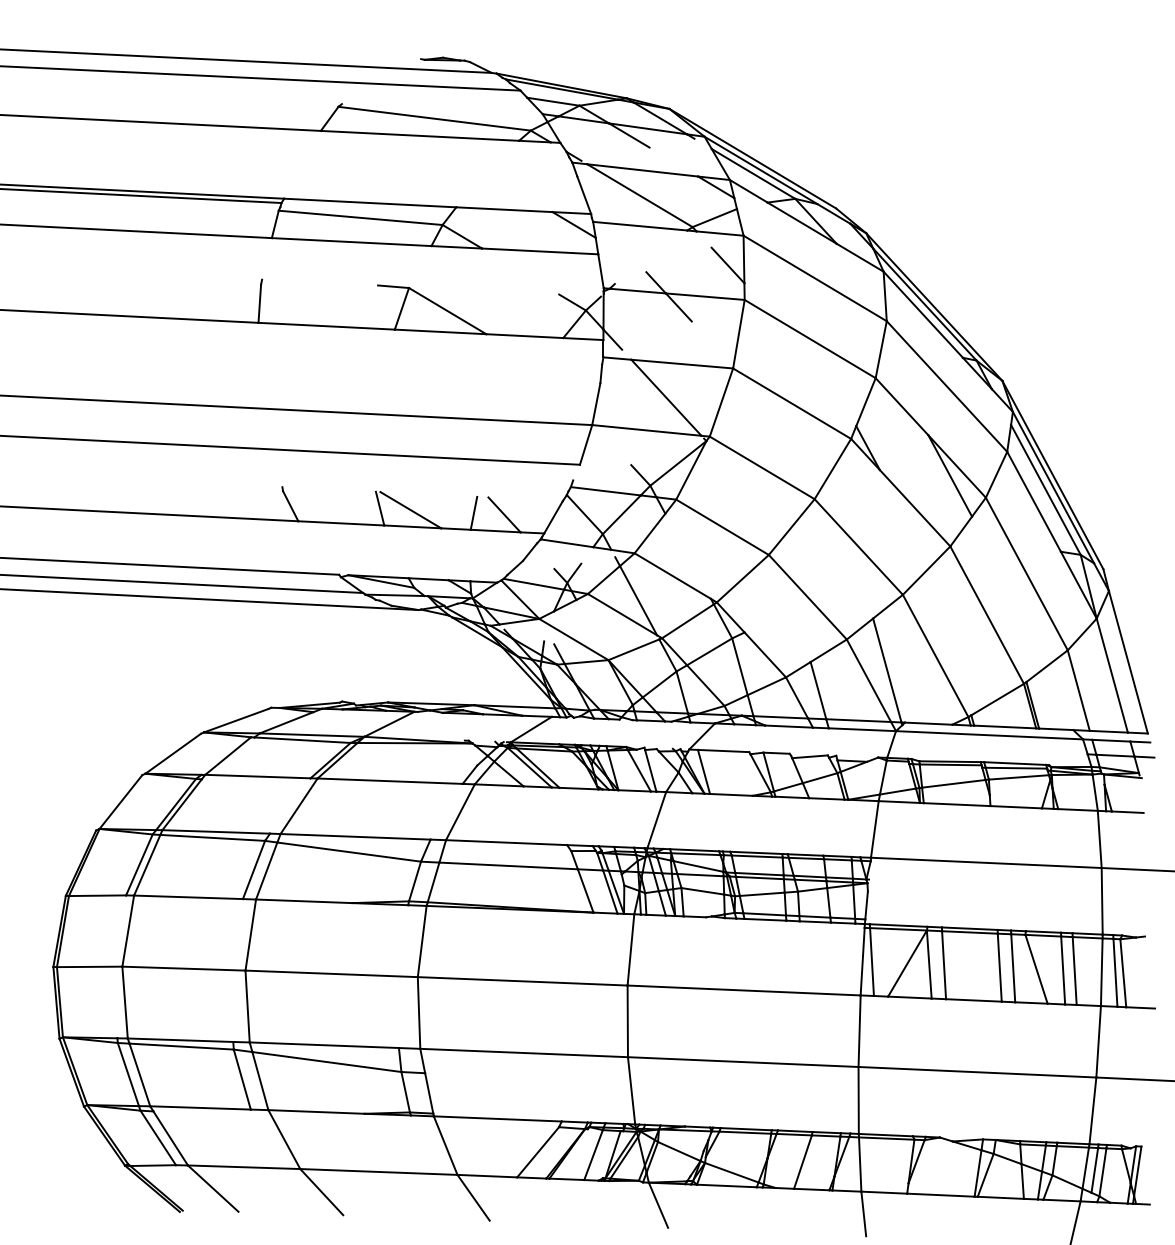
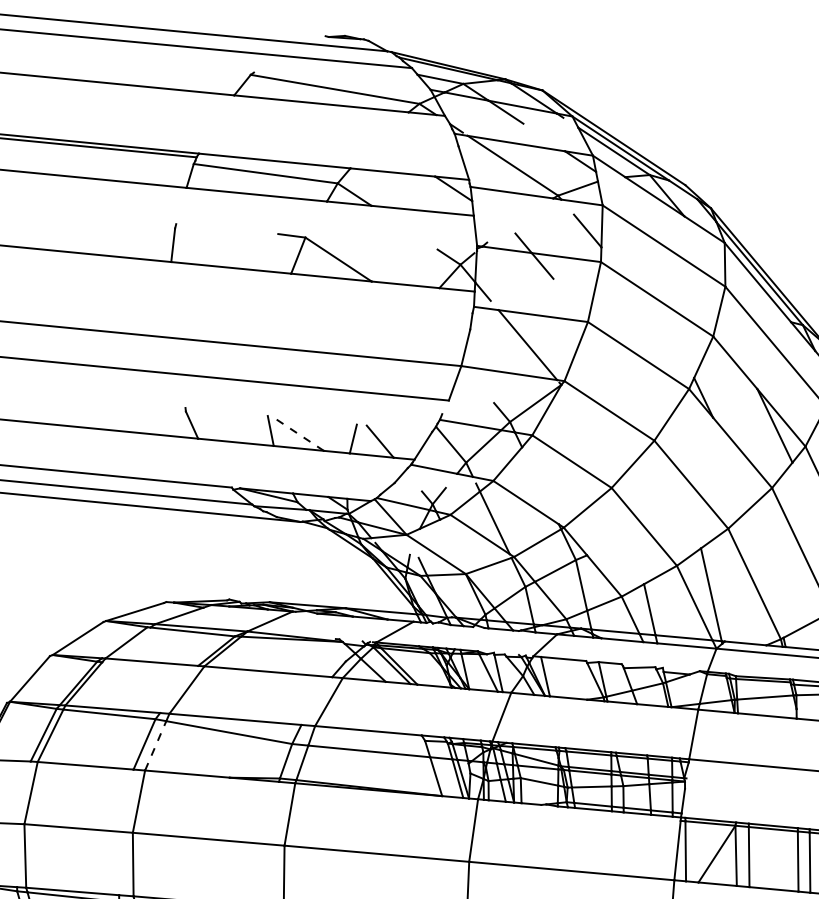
line: (410, 509) -> (297, 432), solid -> dashed
line: (266, 870) -> (155, 745), solid -> dashed

